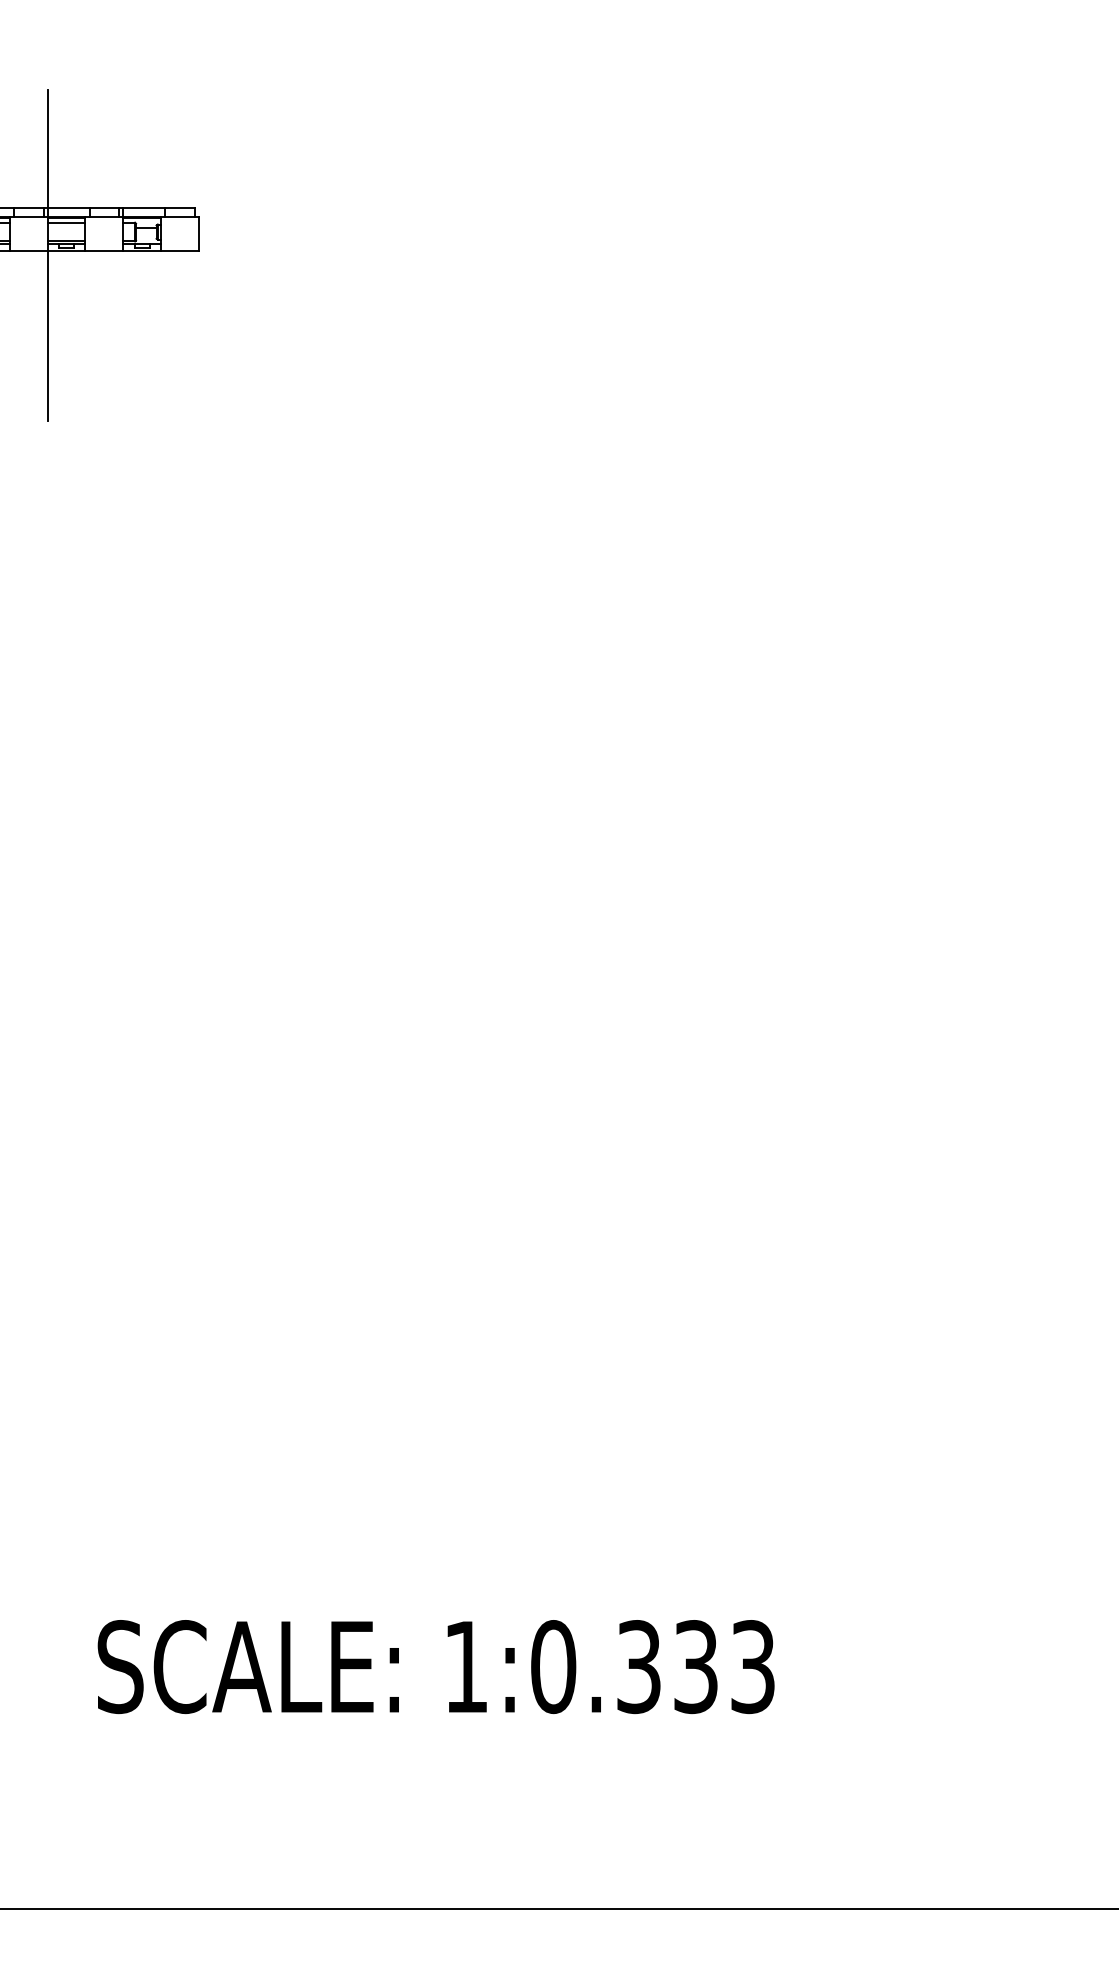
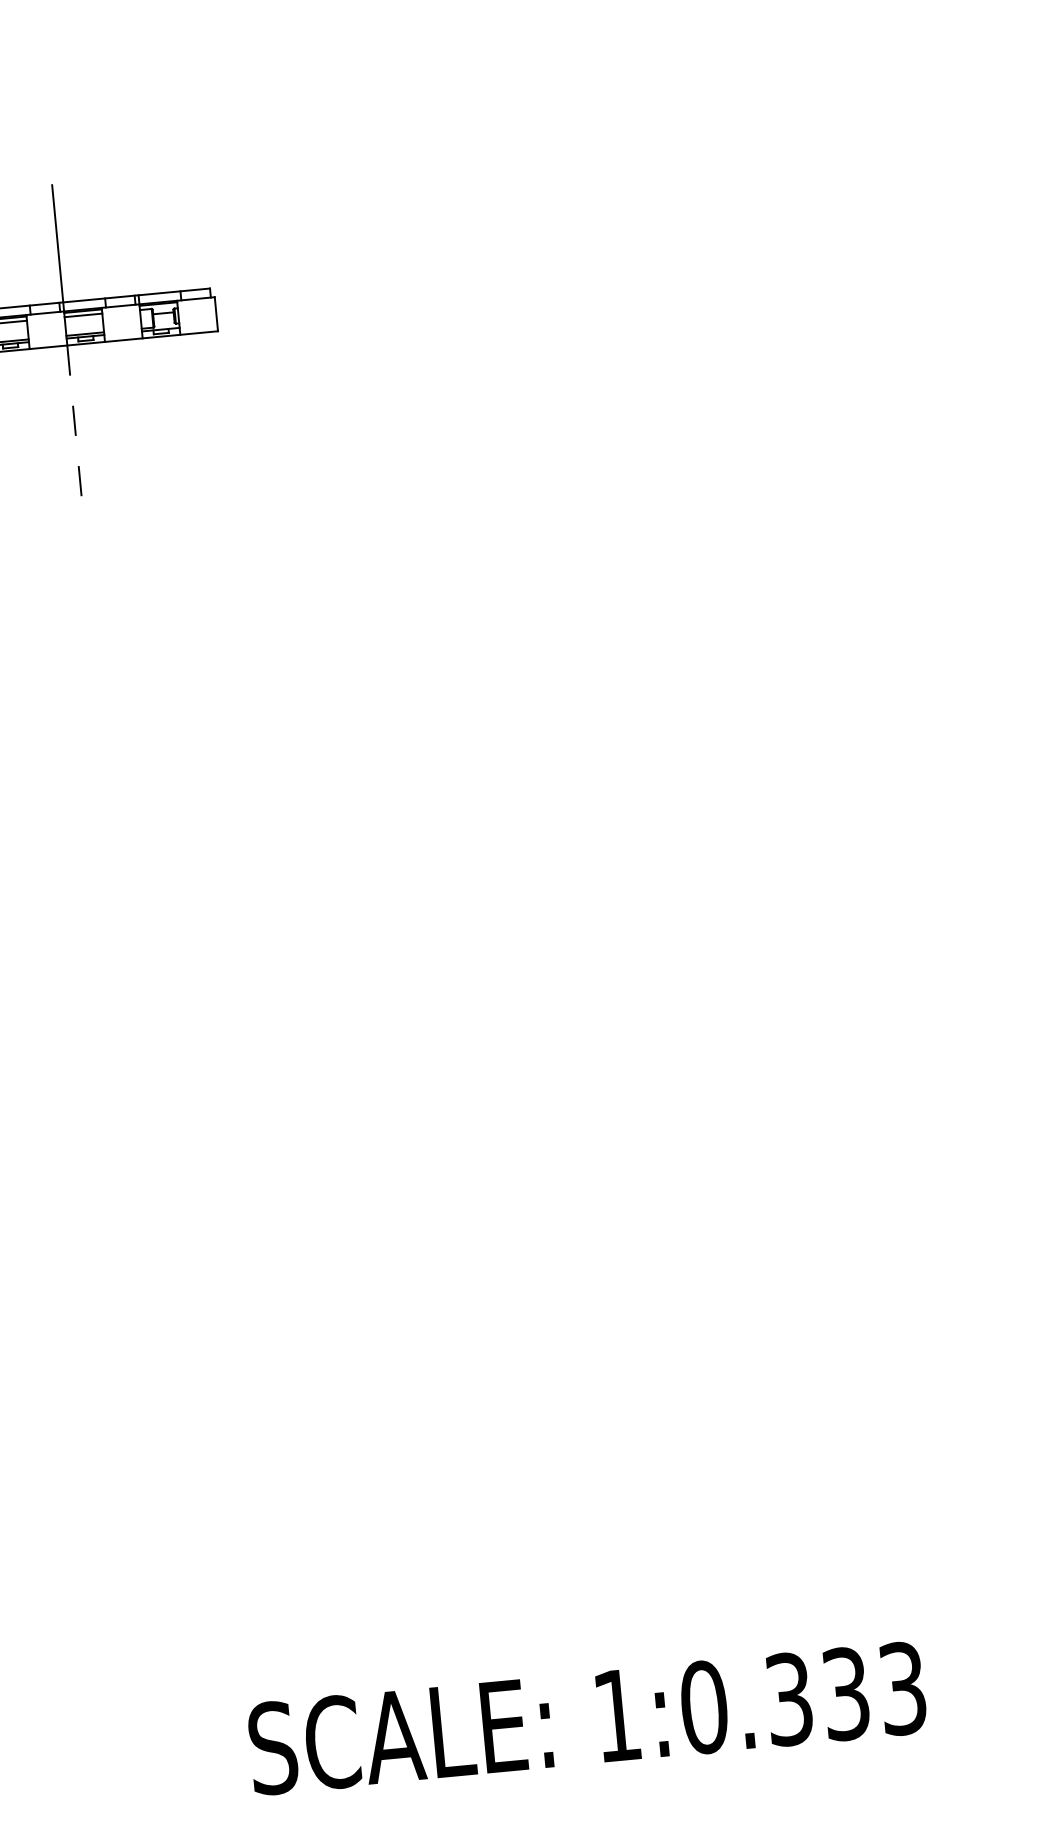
line: (47, 336) -> (75, 430), solid -> dashed

